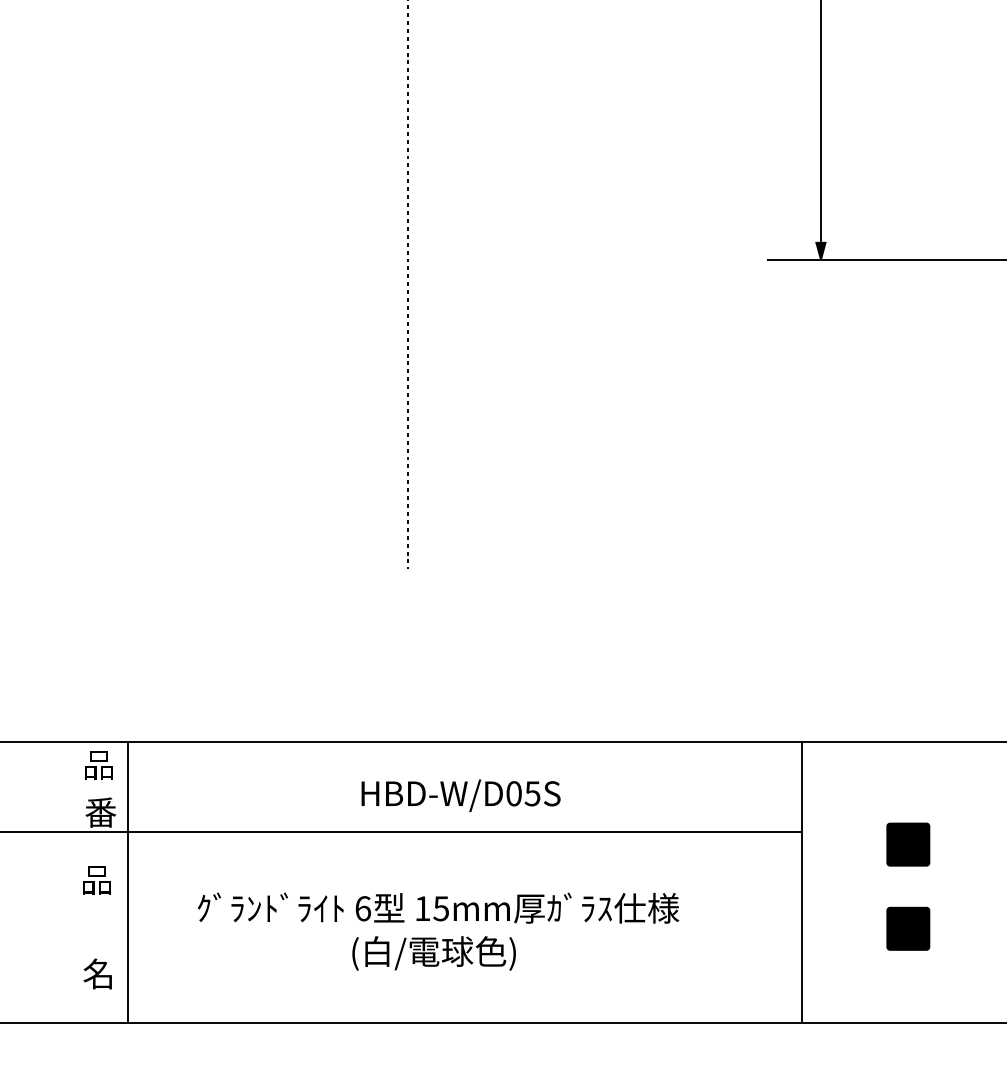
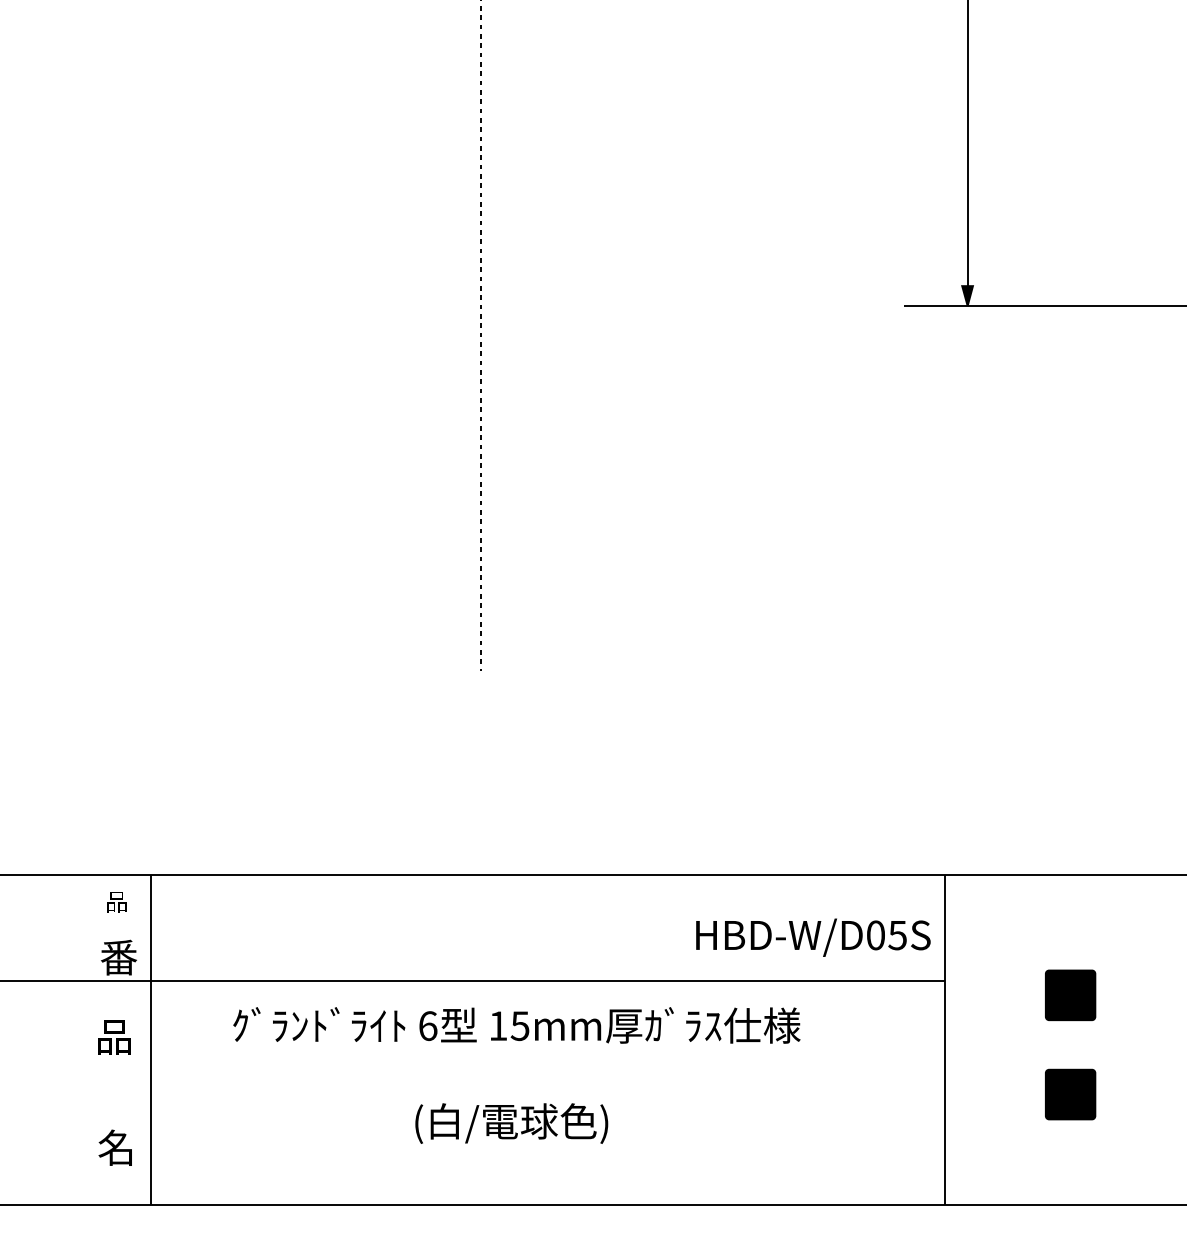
part: (98, 765) -> (116, 902), size x0.6
text: (460, 795) -> (812, 937), moved
text: (438, 907) -> (516, 1024), moved

